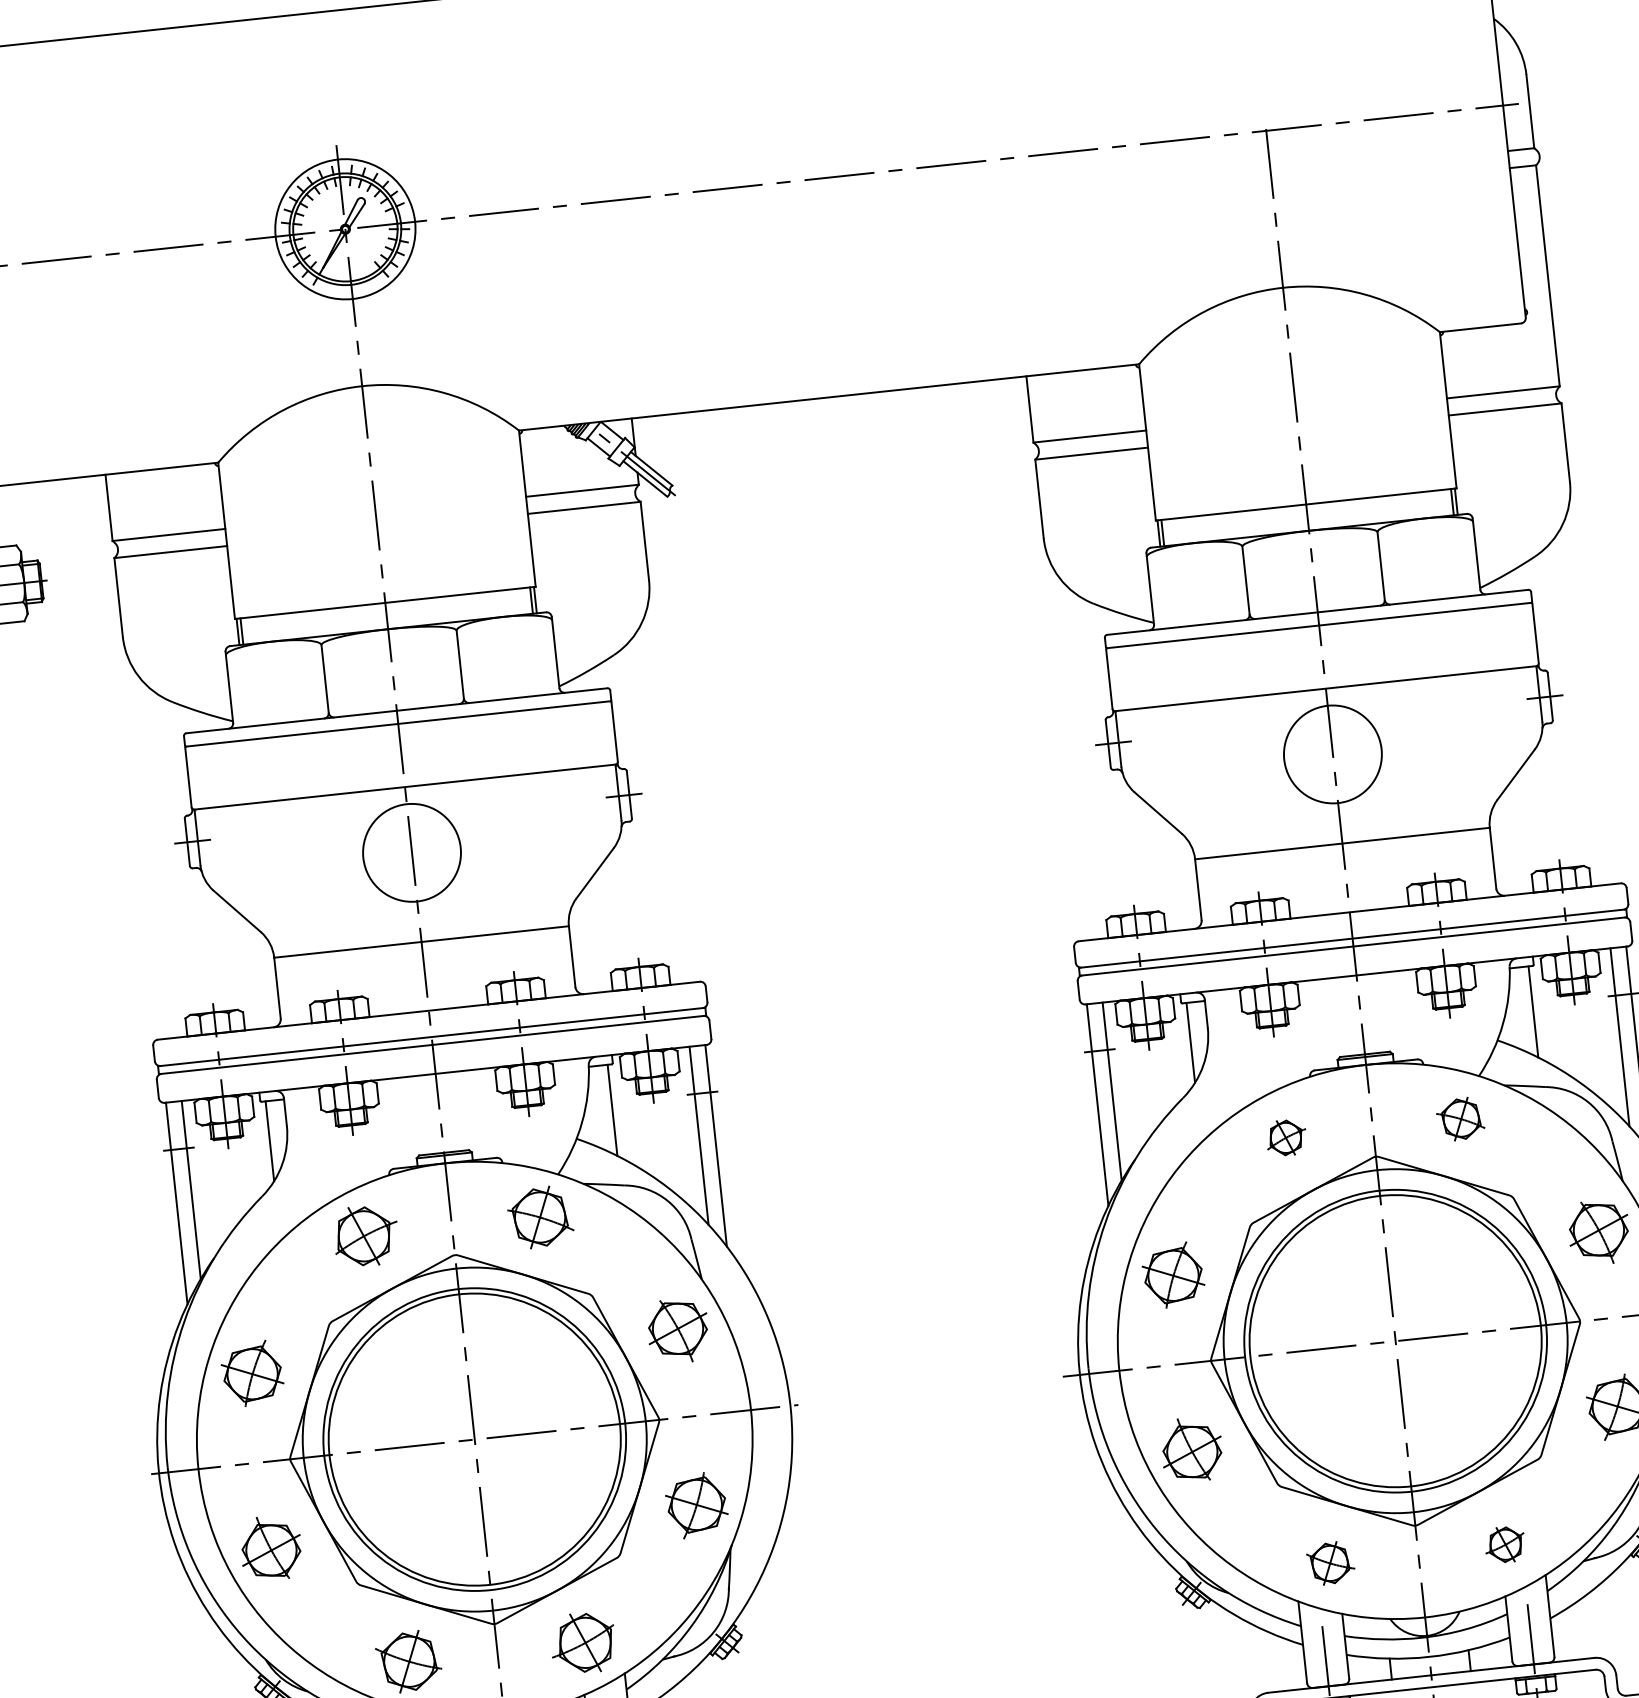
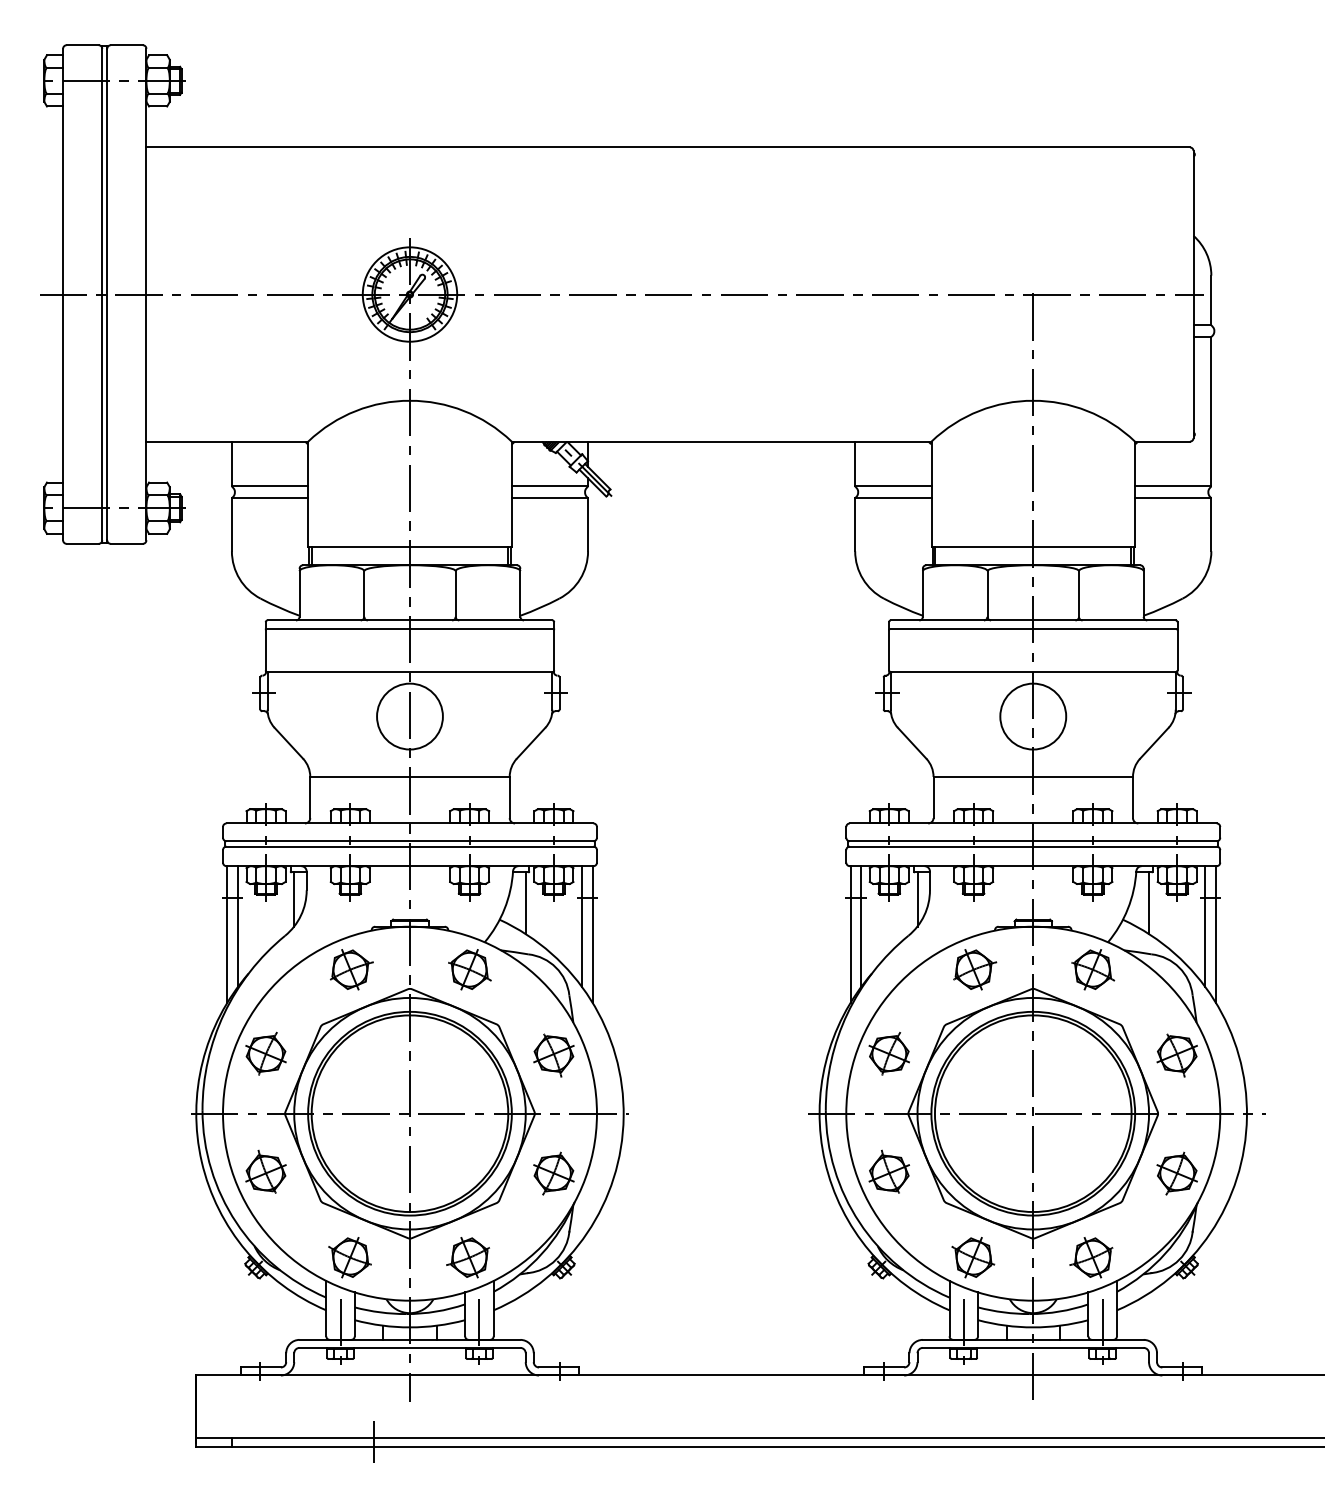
part: (1461, 1118) -> (1093, 969), size x1.43
part: (1287, 1137) -> (975, 969), size x1.67
part: (1504, 1544) -> (1091, 1257), size x1.67
part: (1330, 1563) -> (973, 1257), size x1.43

